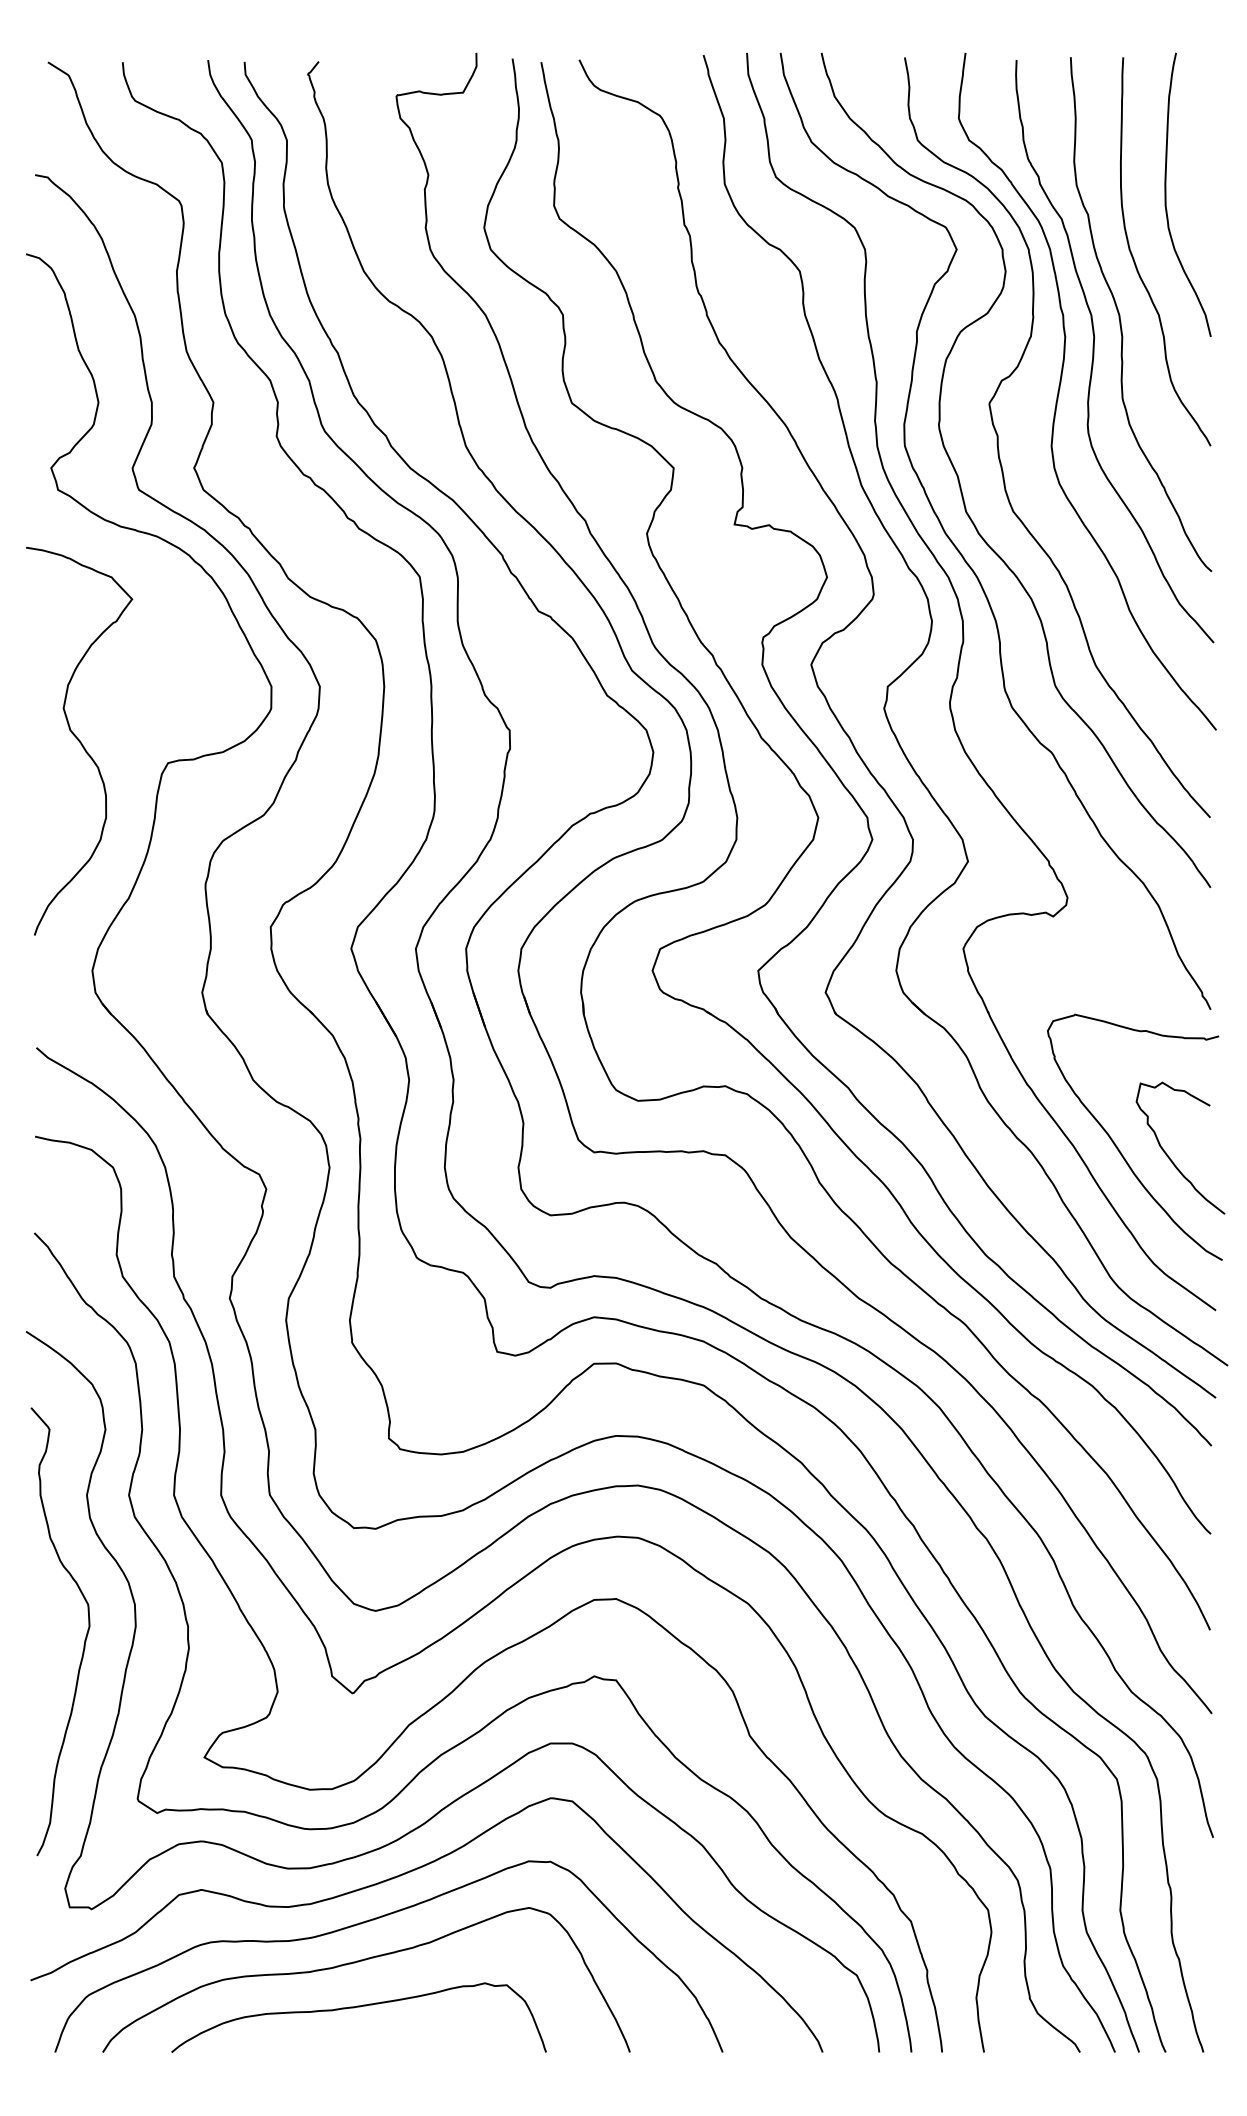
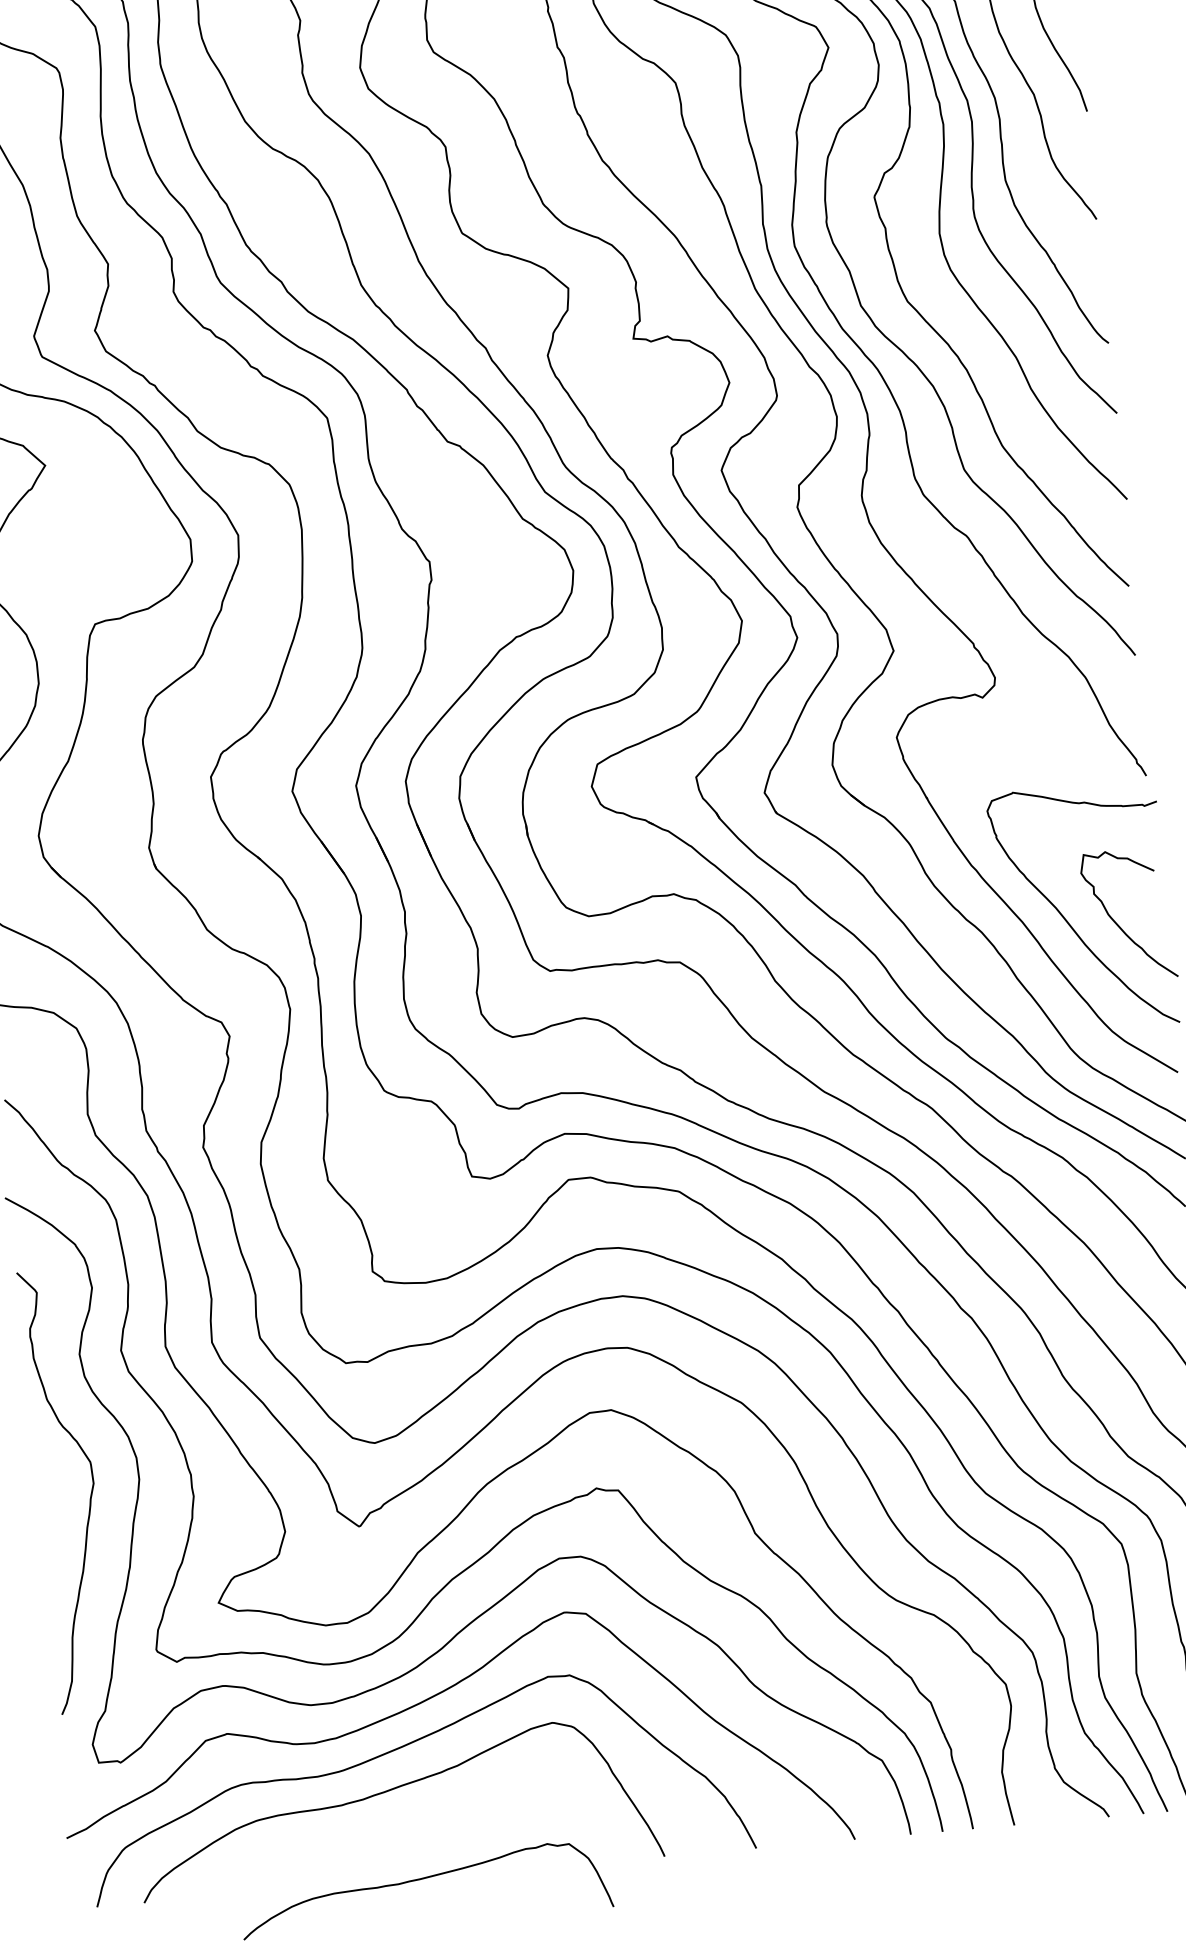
curve: (354, 2008) -> (420, 1880), moved

